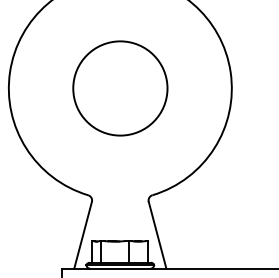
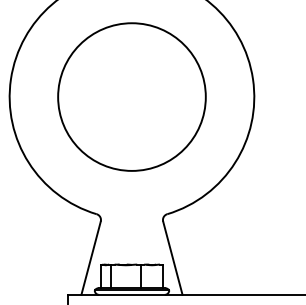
circle: (120, 88) -> (132, 97), size x1.43

